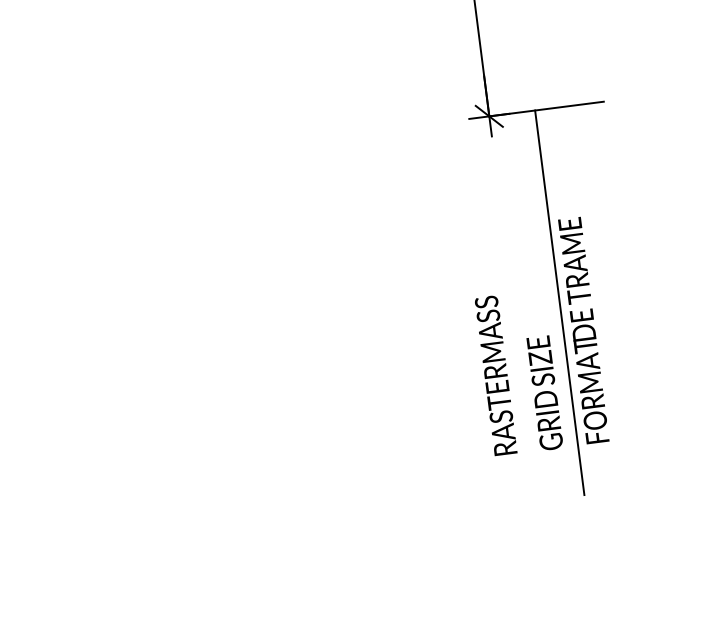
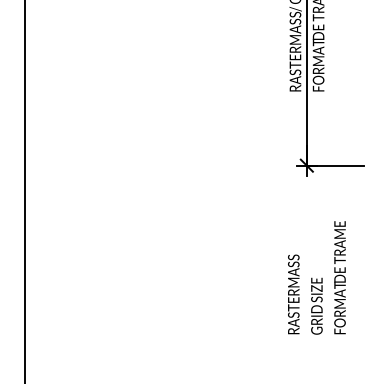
line: (558, 303) -> (329, 262), removed

